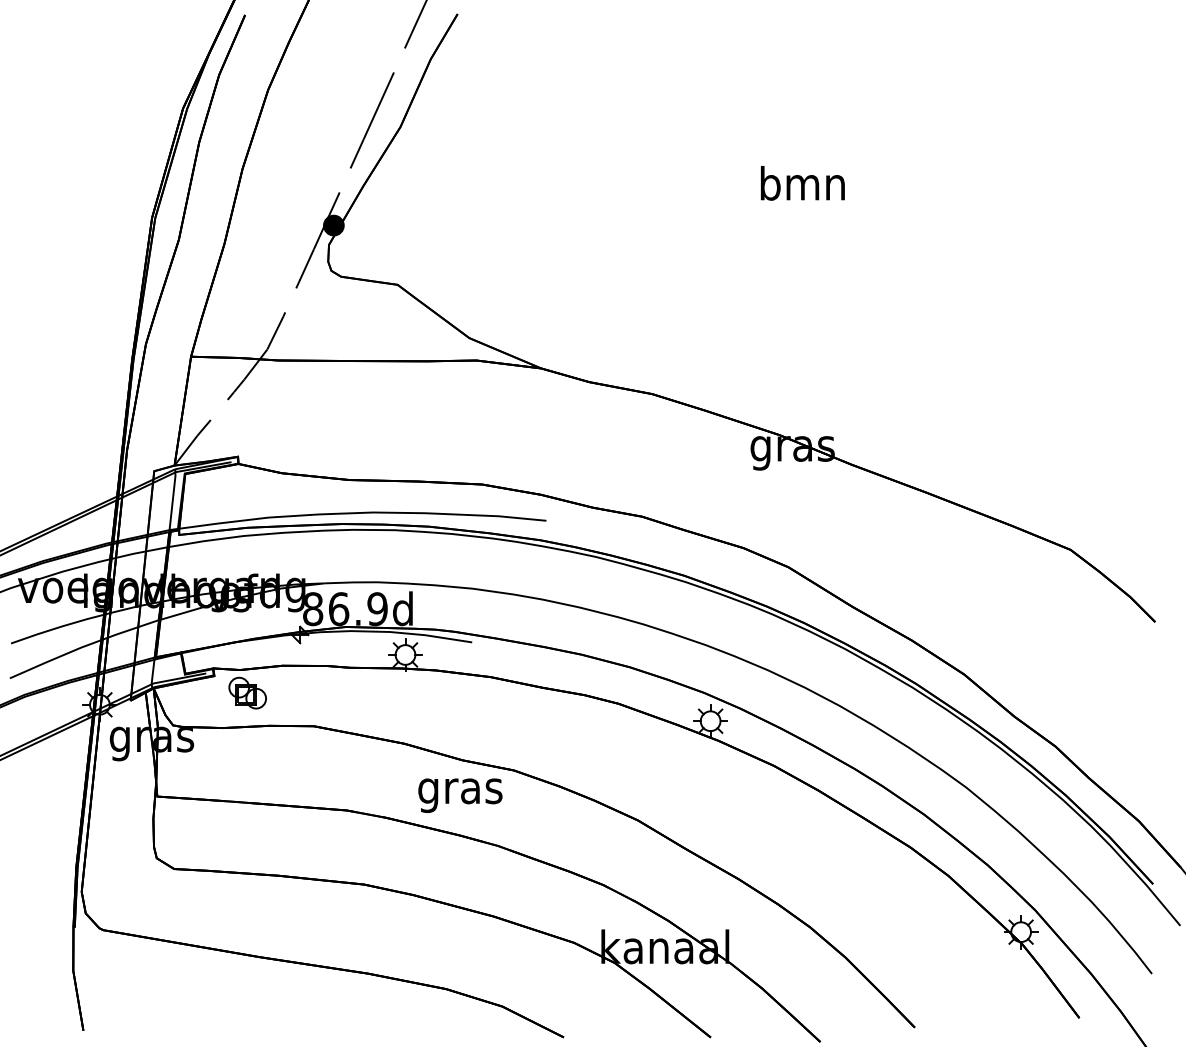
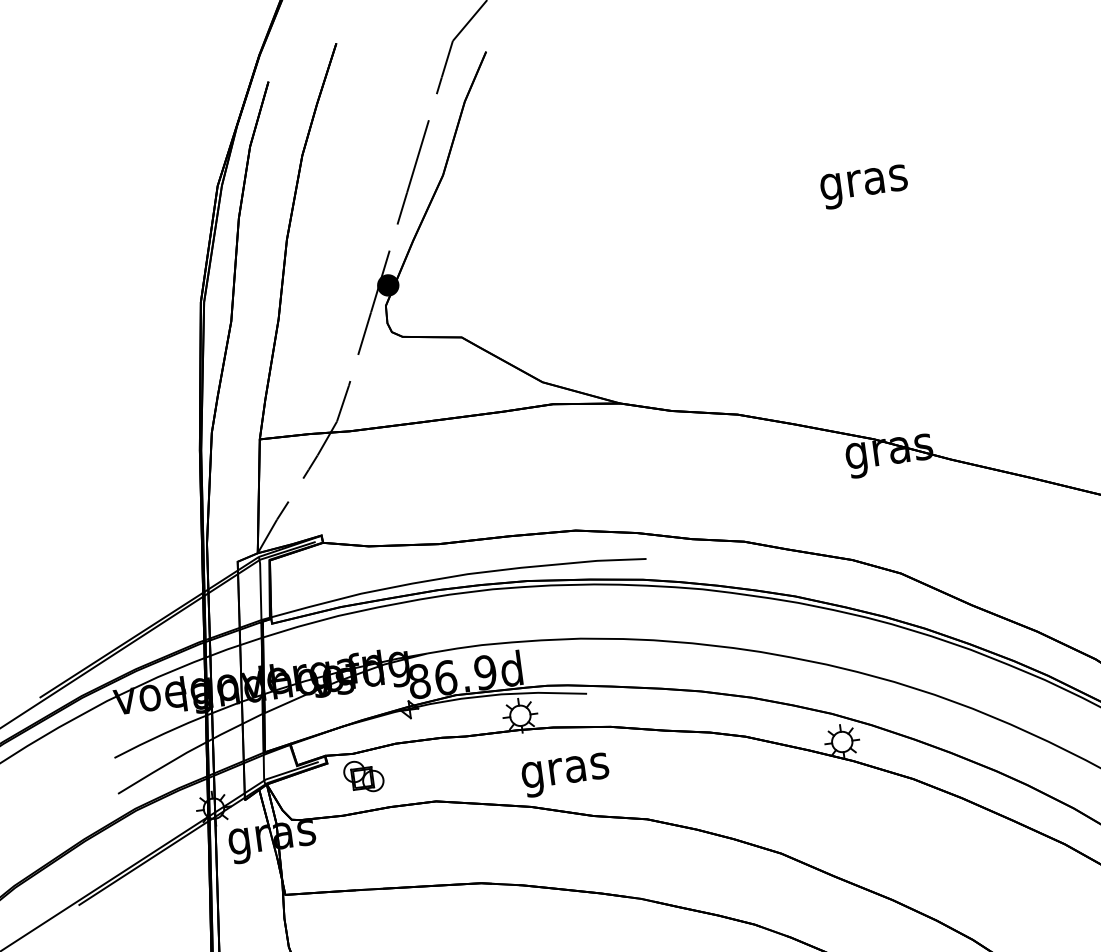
text: (802, 187) -> (863, 182), bmn -> gras
text: (460, 795) -> (565, 774), moved

